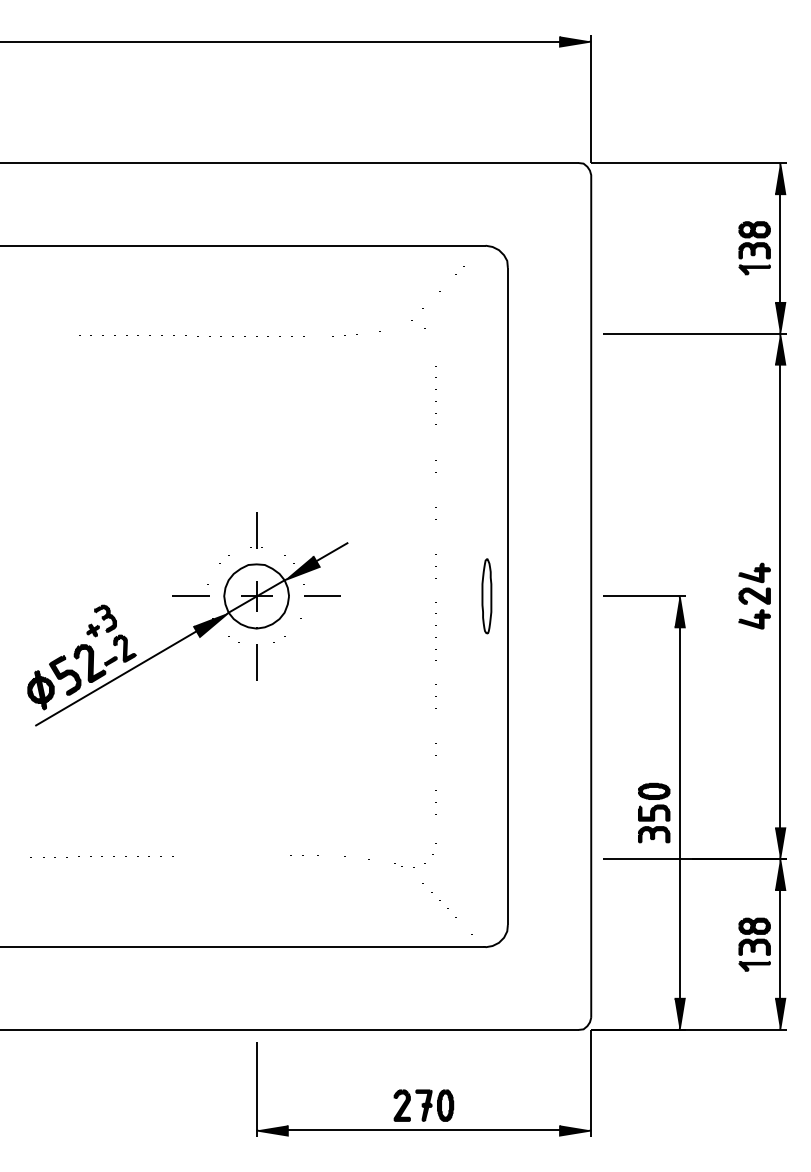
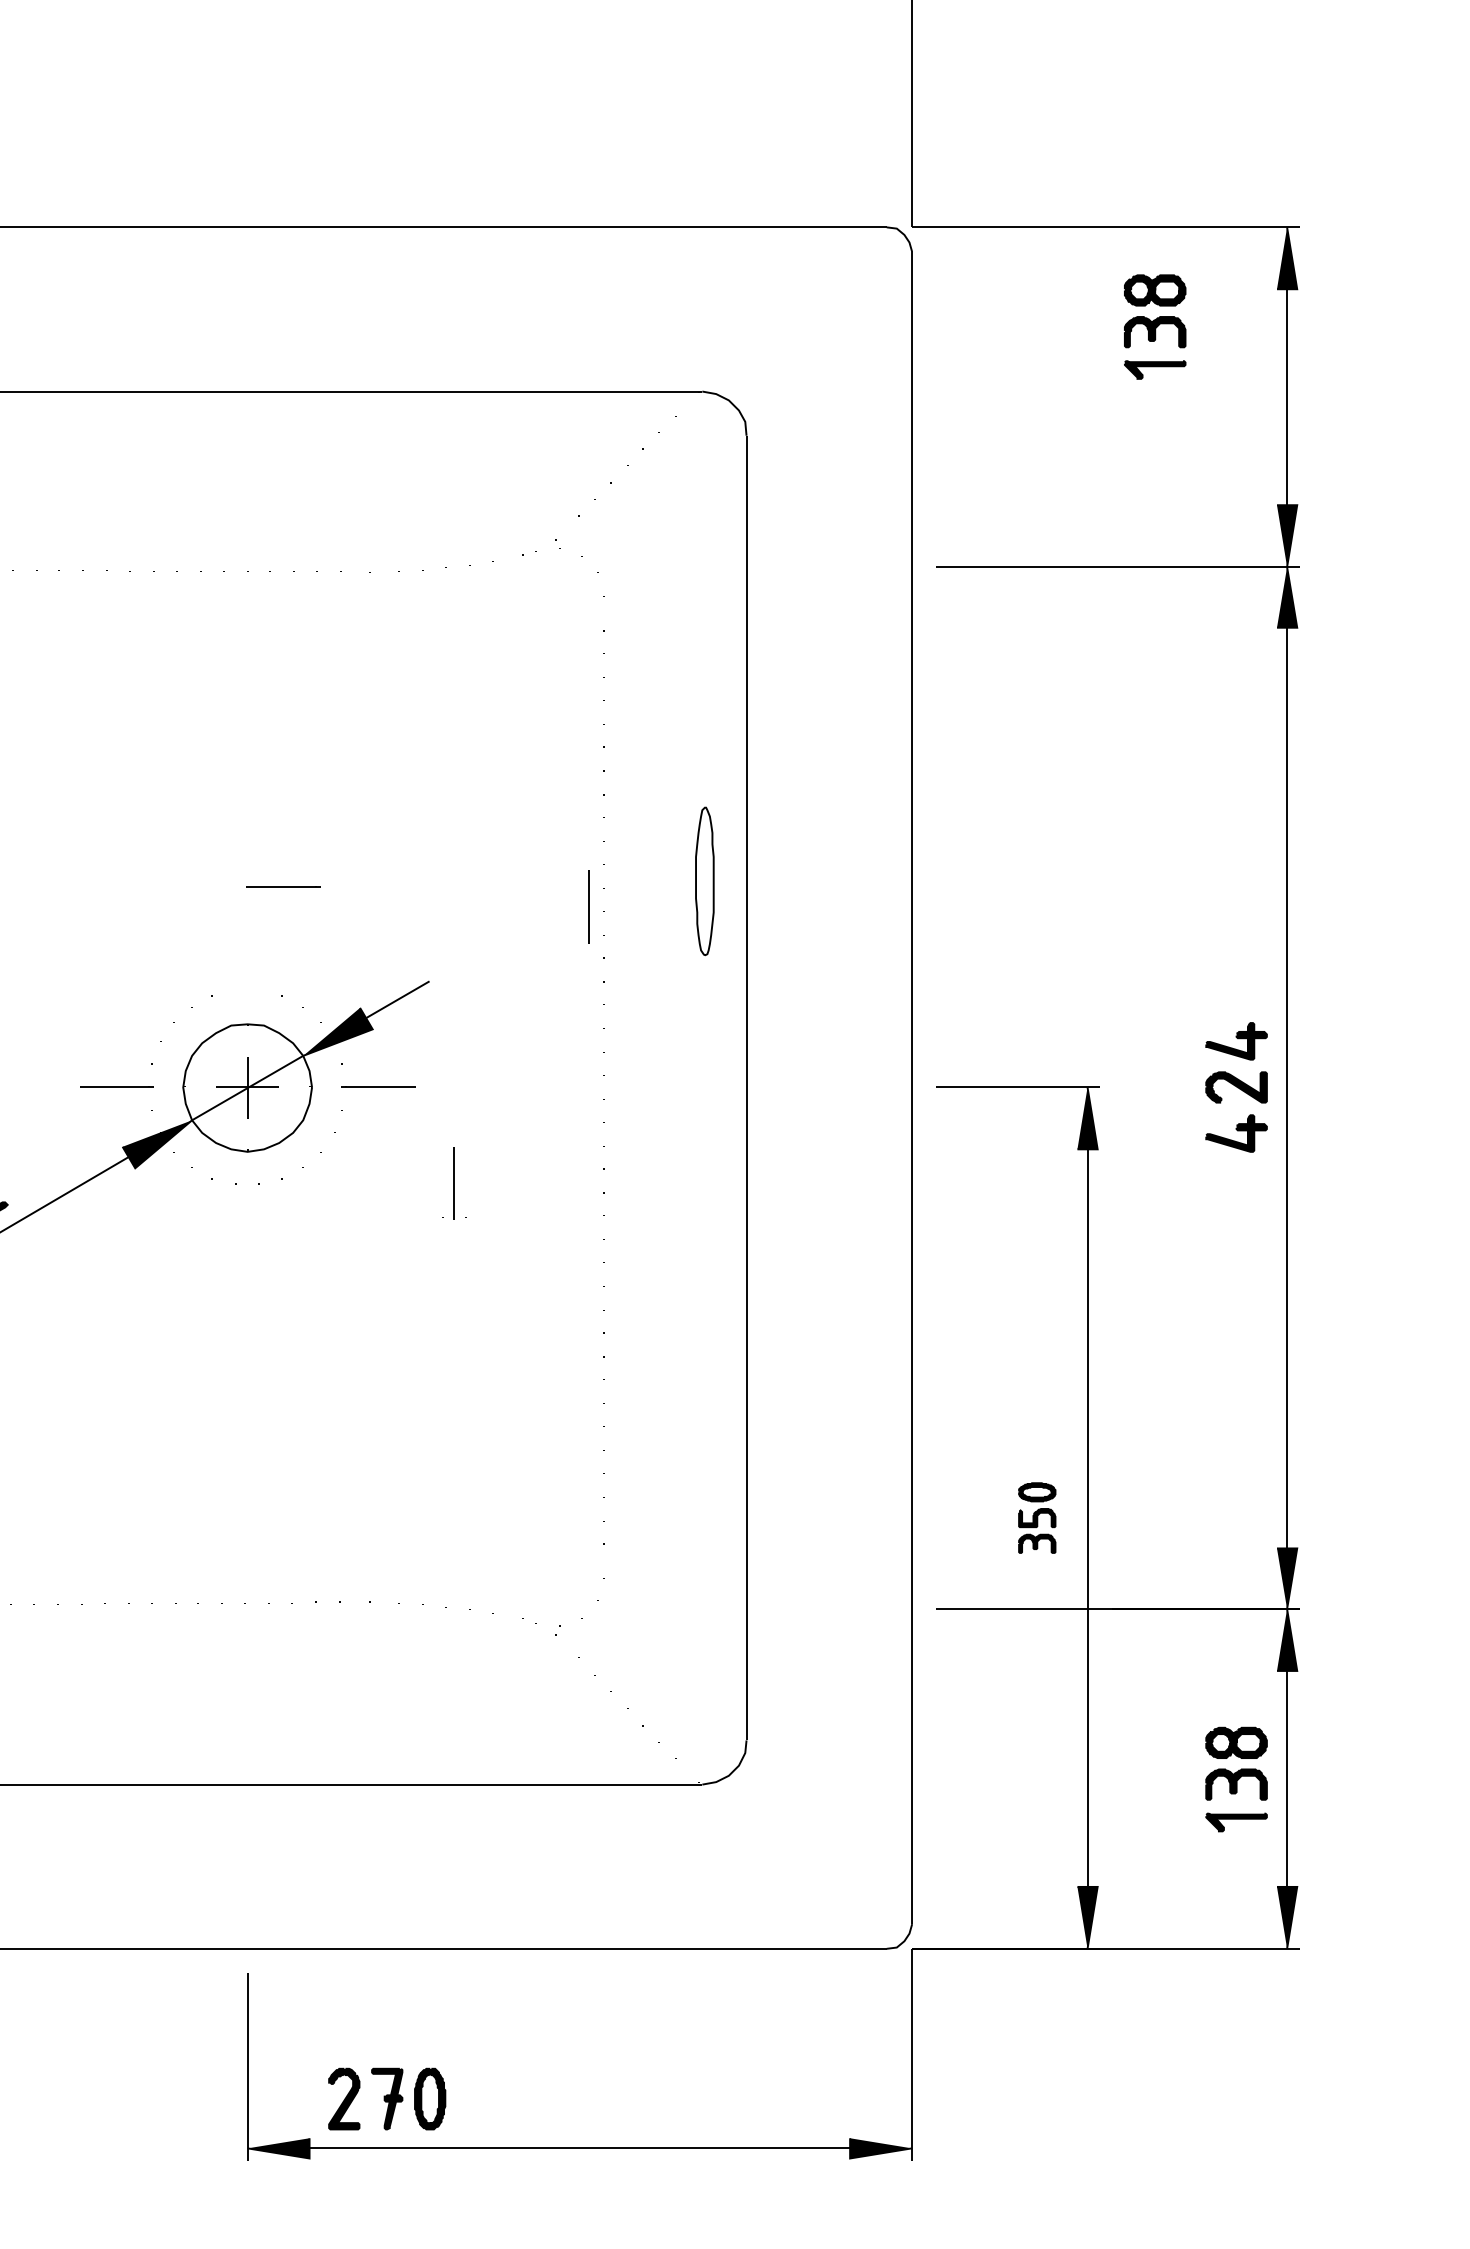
part: (754, 248) -> (1154, 327), moved
line: (274, 494) -> (283, 885), added
part: (256, 530) -> (453, 1183), moved
part: (486, 596) -> (704, 881), moved
line: (256, 662) -> (588, 907), moved
part: (654, 812) -> (1037, 1516), size x0.6
part: (423, 1105) -> (386, 2098), moved

